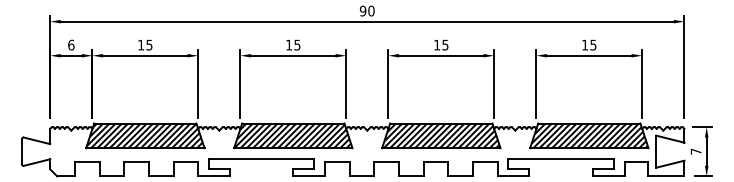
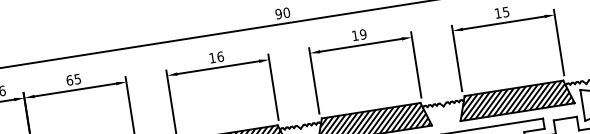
text: (141, 44) -> (69, 79), 15 -> 65
text: (297, 44) -> (220, 56), 15 -> 16
text: (445, 44) -> (363, 33), 15 -> 19

